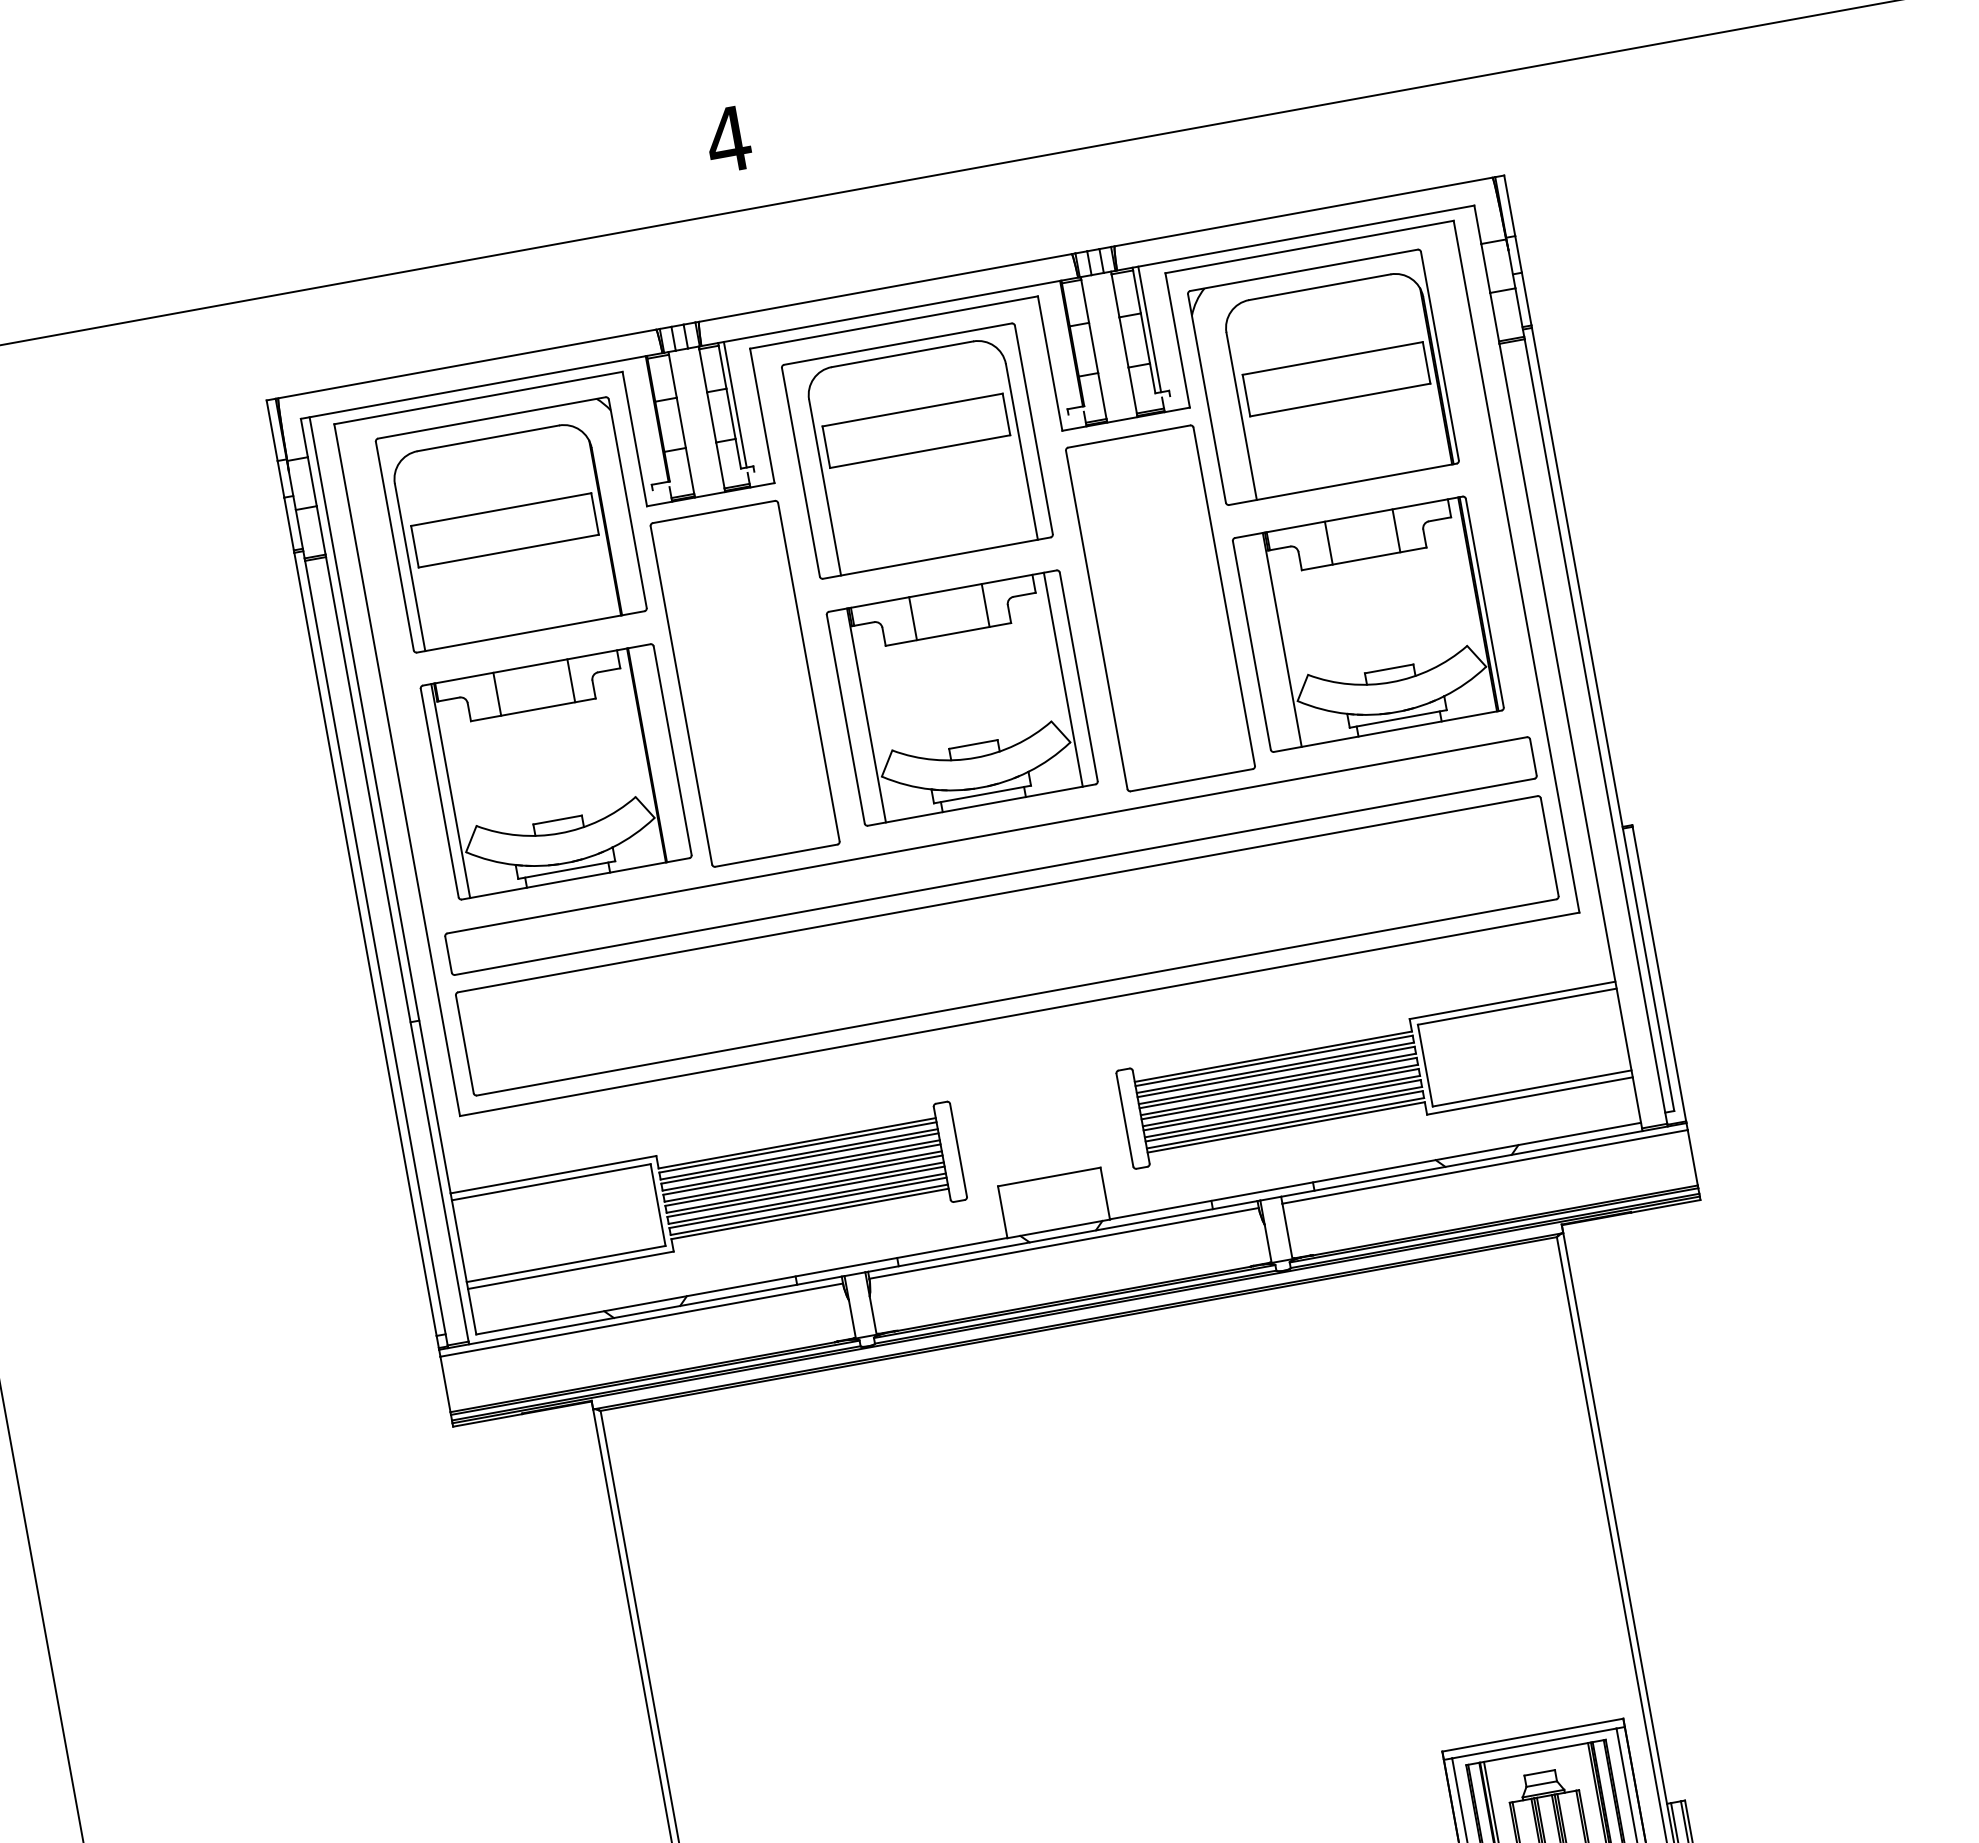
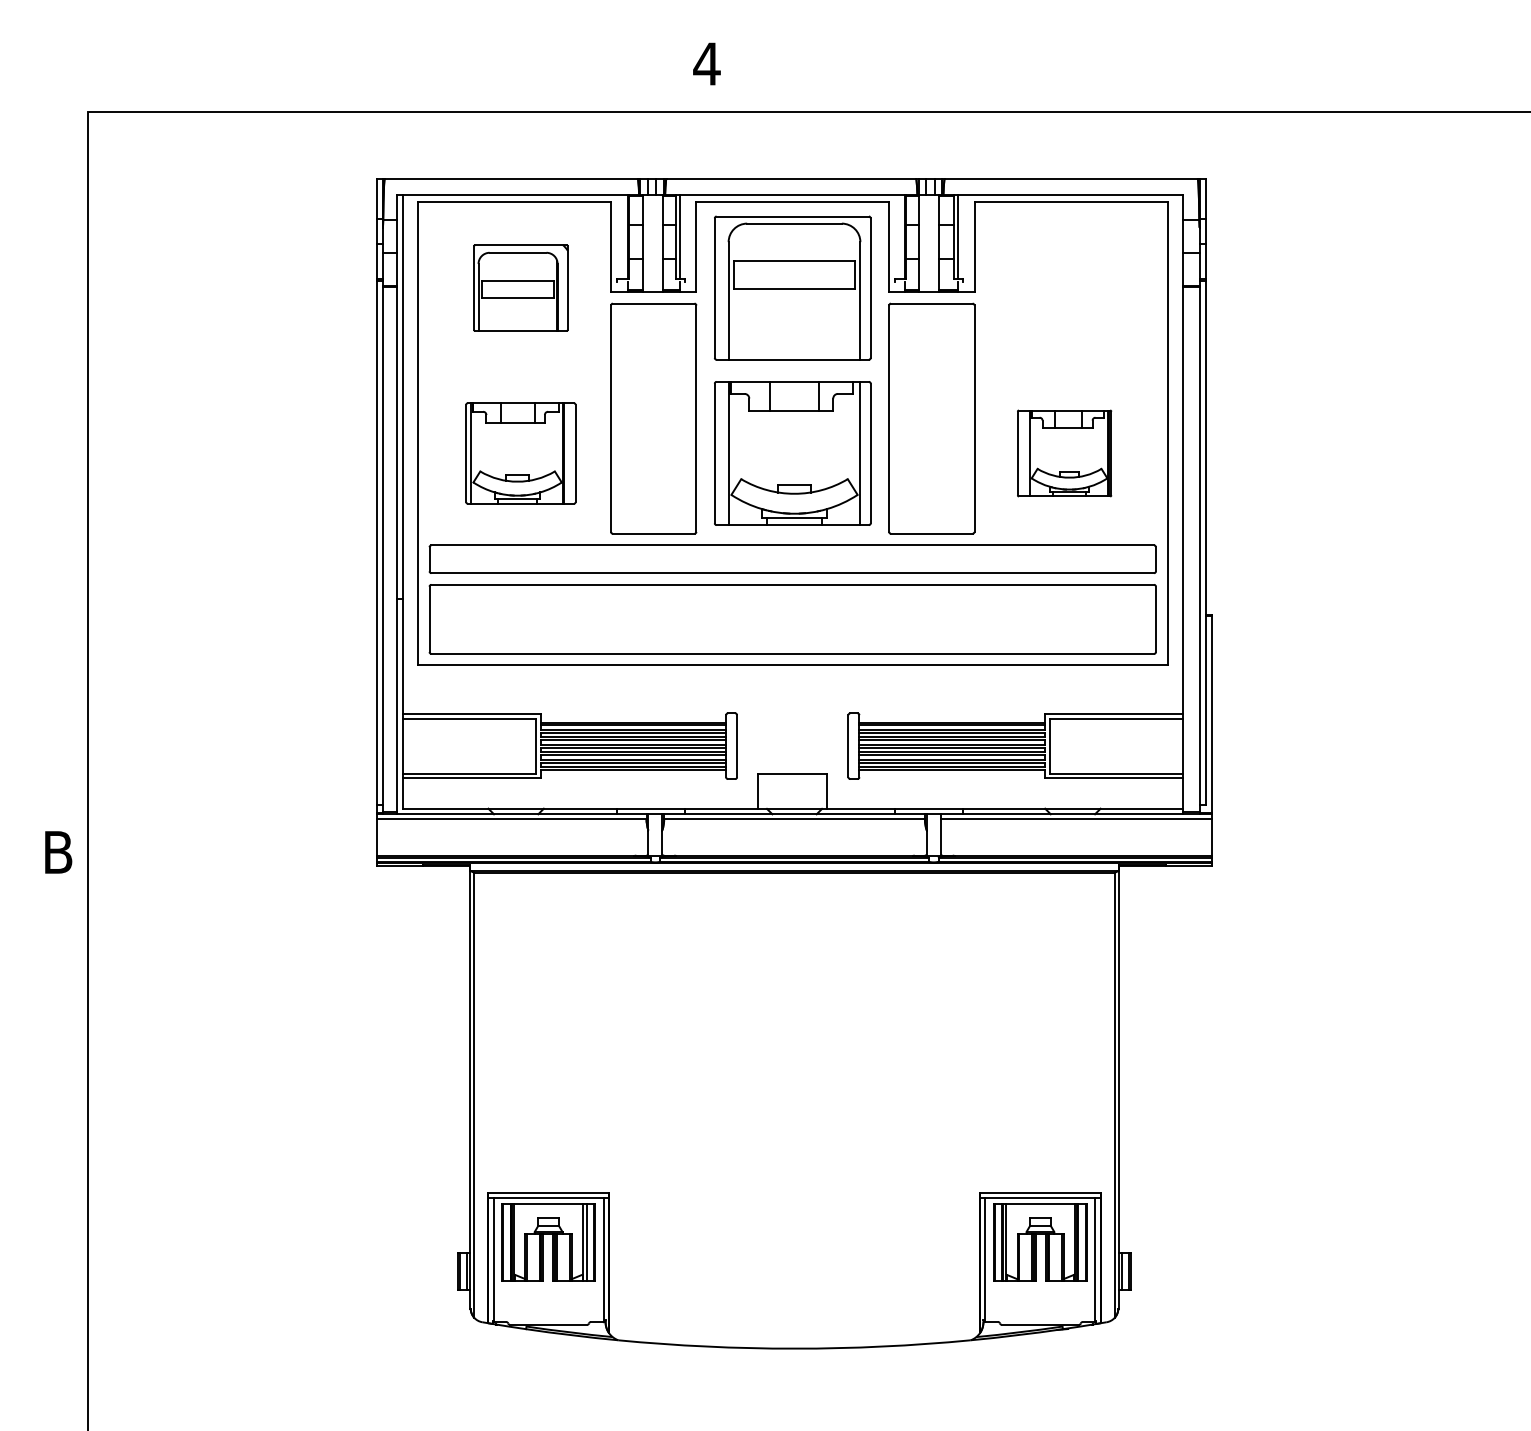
part: (1323, 376) -> (1064, 287), removed
part: (510, 524) -> (520, 287), size x0.6
part: (1368, 624) -> (1064, 453), size x0.6
part: (555, 771) -> (520, 453), size x0.7

